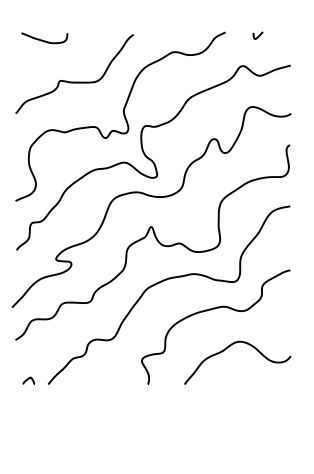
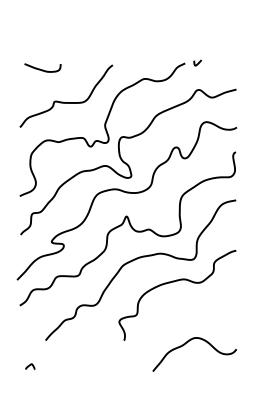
curve: (258, 35) -> (198, 62), moved
curve: (228, 348) -> (187, 343), moved
curve: (29, 379) -> (30, 365), moved

